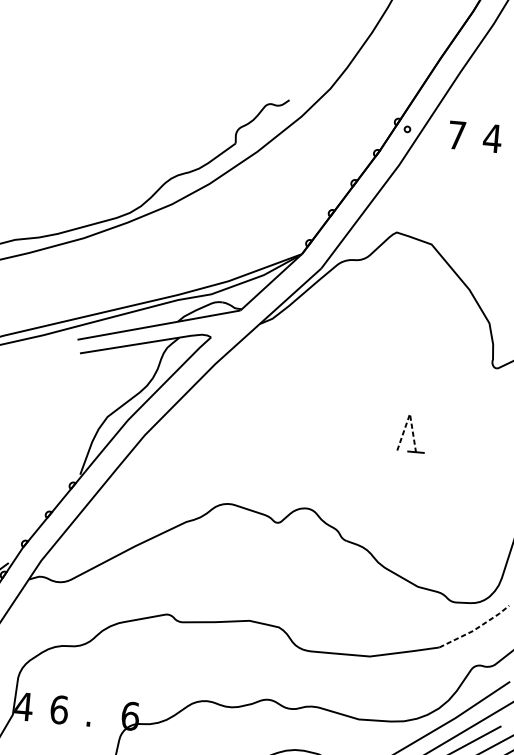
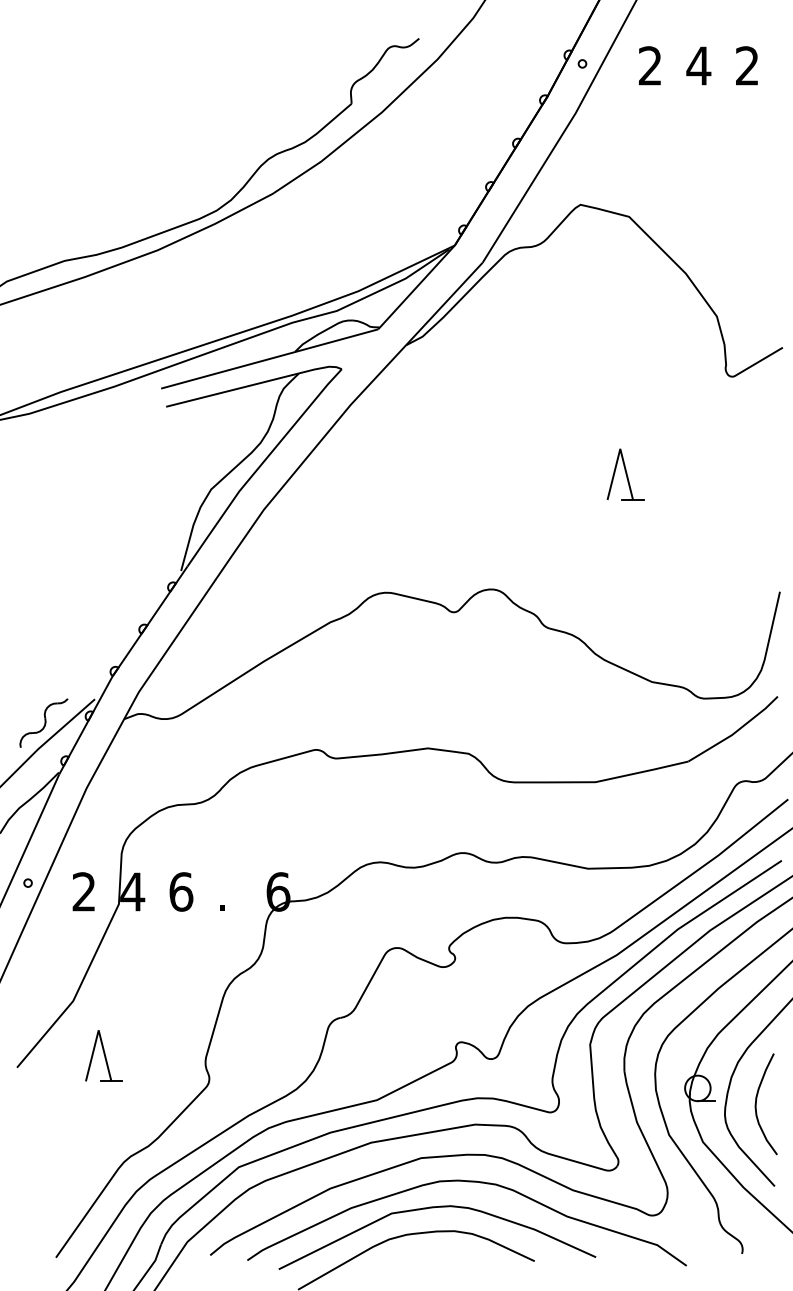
text: (456, 134) -> (649, 65), 7 -> 2
line: (410, 413) -> (620, 448), dashed -> solid
line: (475, 629) -> (735, 732), dashed -> solid

